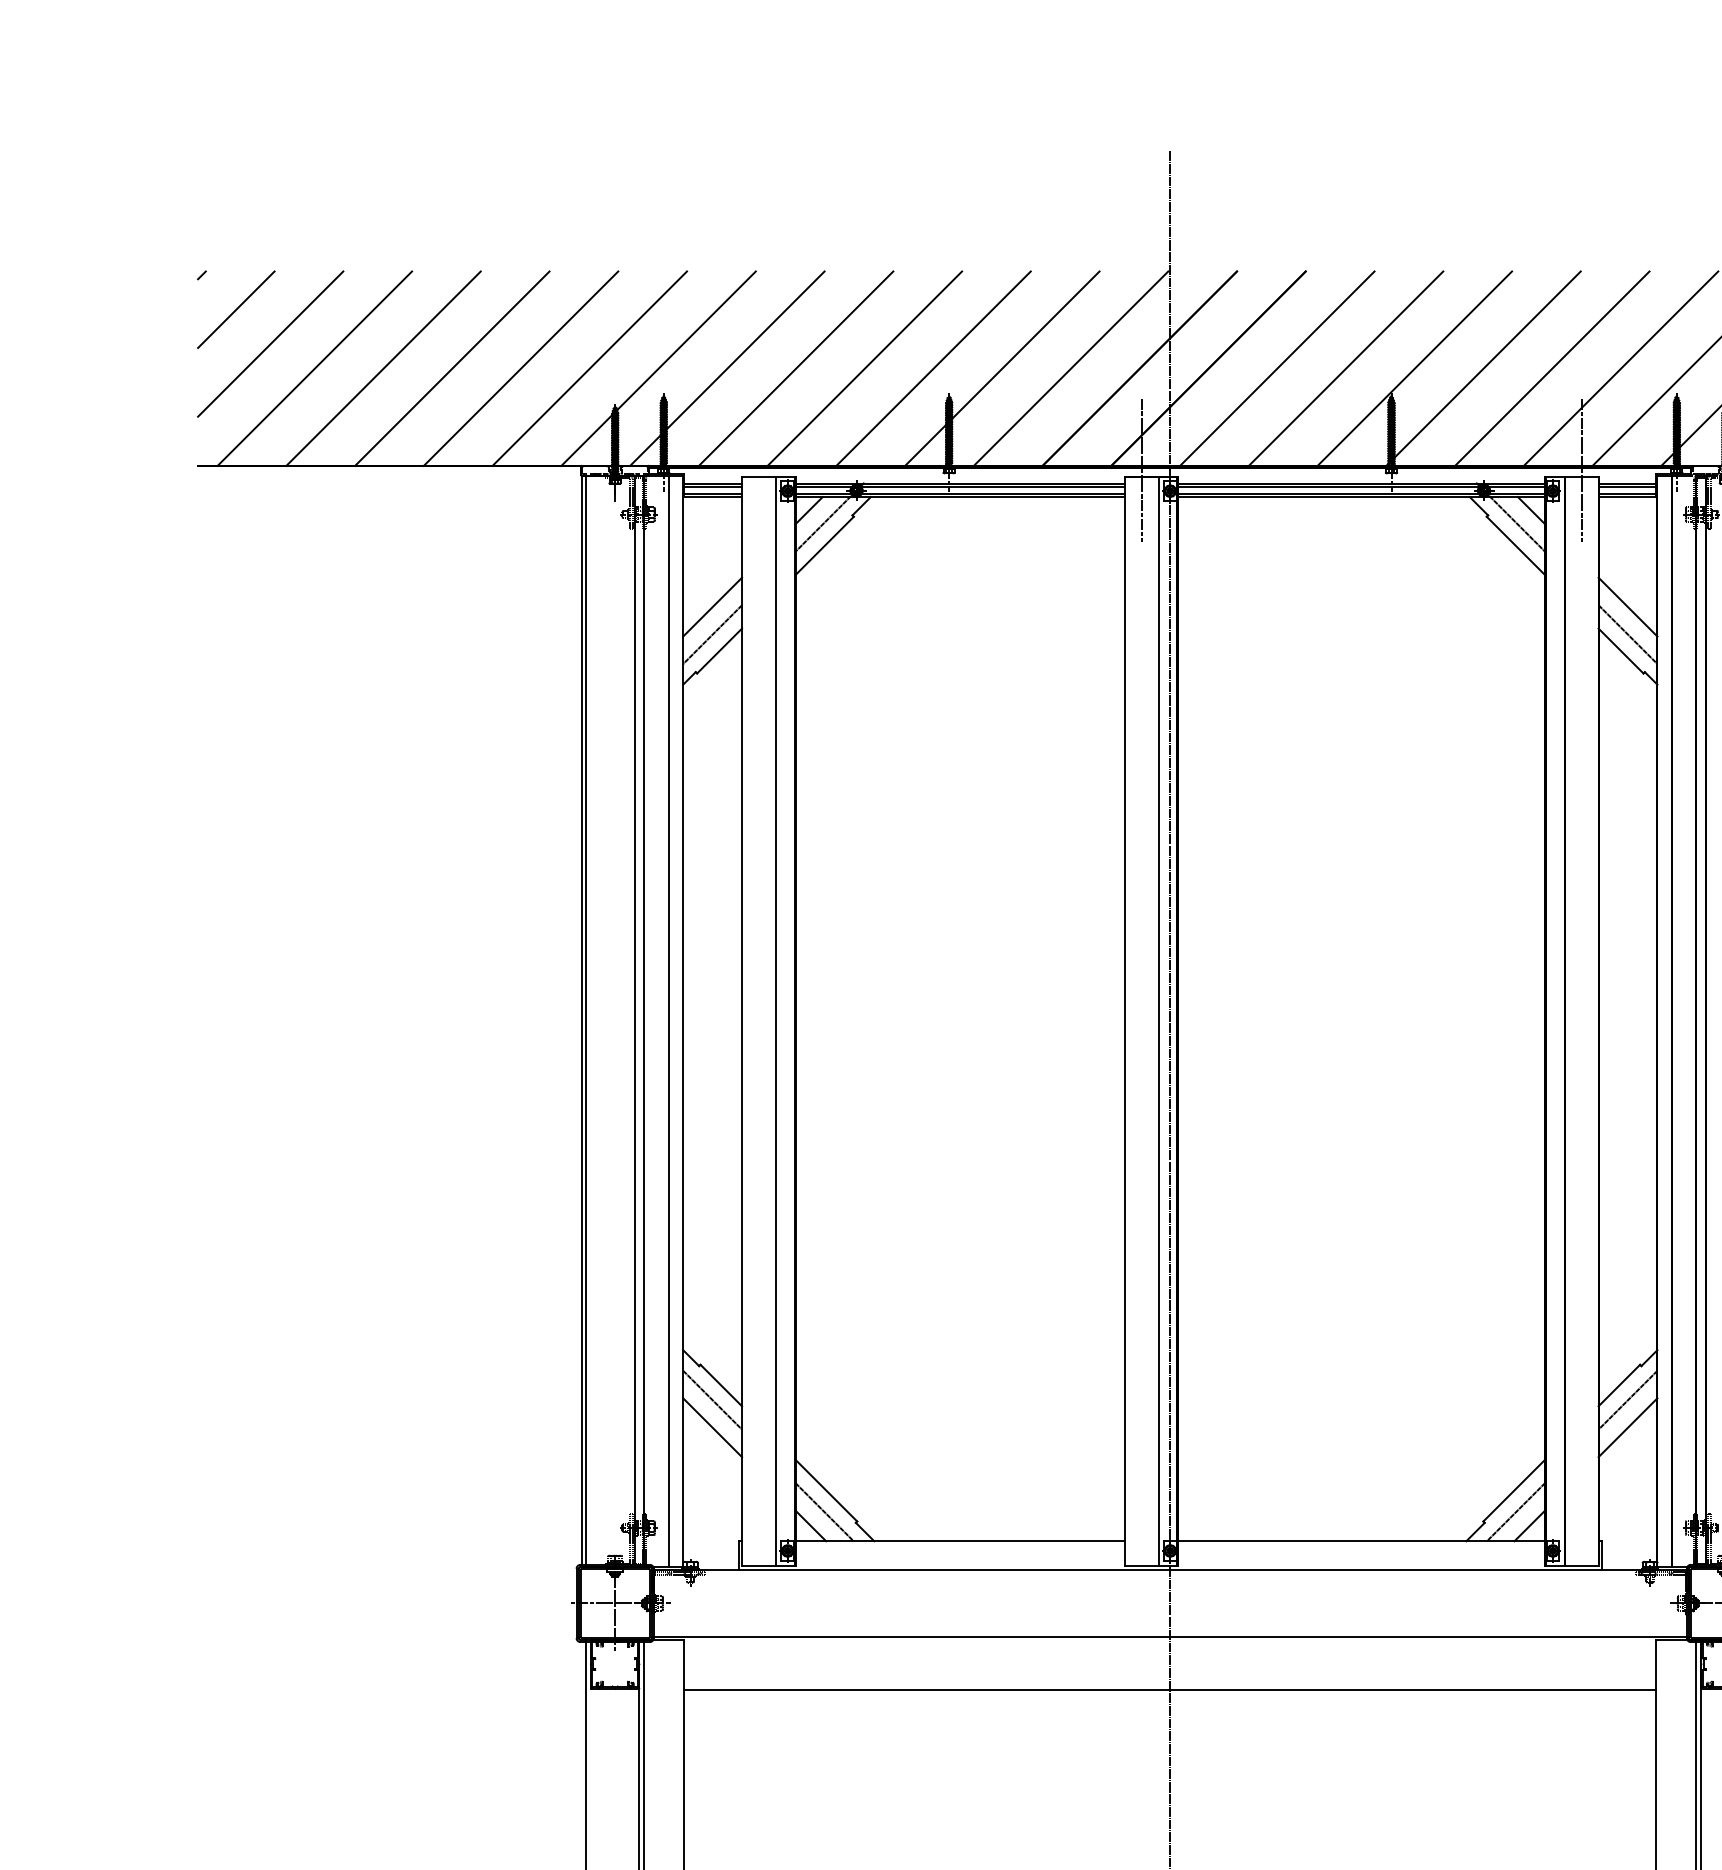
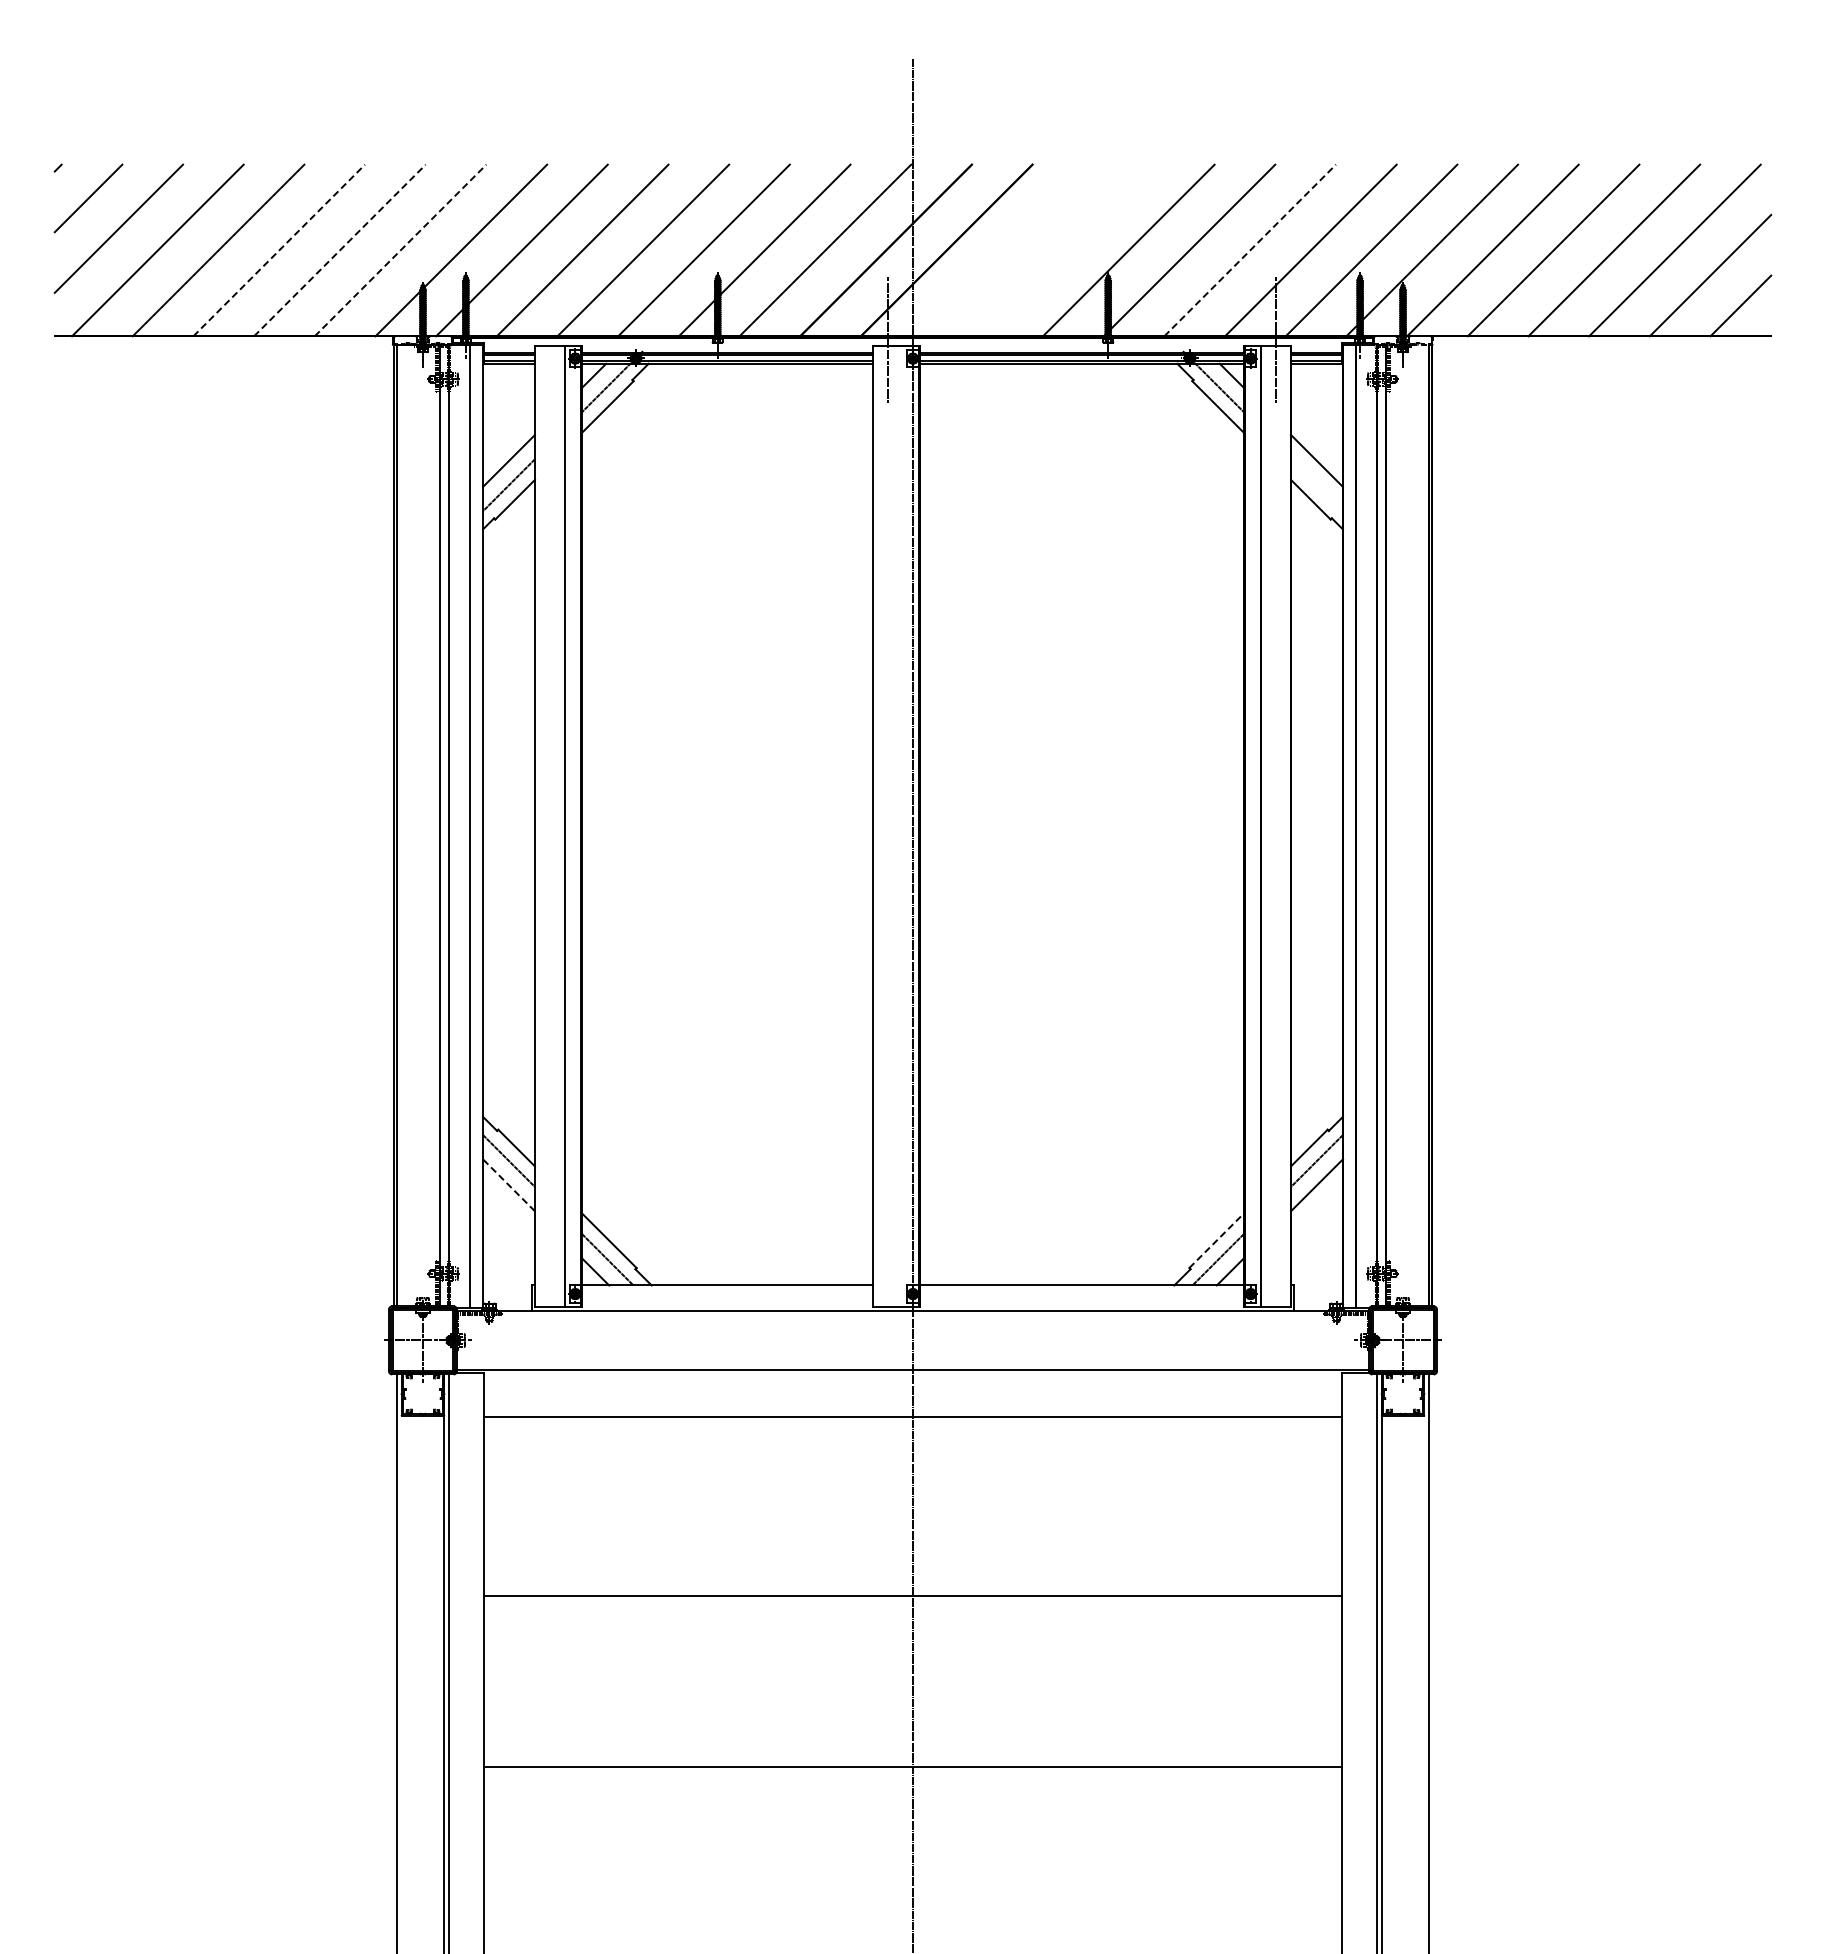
line: (452, 368) -> (279, 250), solid -> dashed
line: (521, 368) -> (340, 250), solid -> dashed
line: (589, 368) -> (400, 250), solid -> dashed
line: (1277, 368) -> (1007, 250), removed
line: (1345, 368) -> (1067, 250), removed
line: (1552, 368) -> (1250, 250), solid -> dashed
line: (1627, 634) -> (1316, 485), removed
line: (1158, 1020) -> (902, 825), removed
line: (713, 1427) -> (509, 1185), solid -> dashed
line: (1514, 1490) -> (1216, 1240), solid -> dashed

